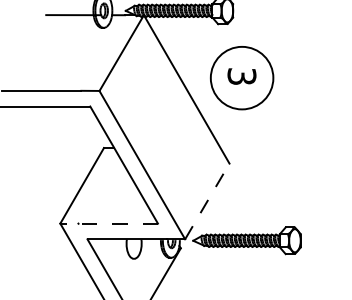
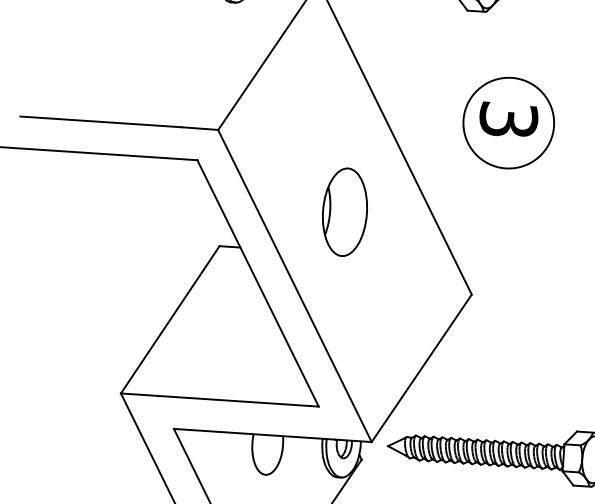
circle: (241, 77) -> (507, 121), size x0.71
part: (164, 126) -> (345, 210), added
line: (207, 201) -> (422, 368), dashed -> solid
line: (109, 223) -> (220, 399), dashed -> solid

